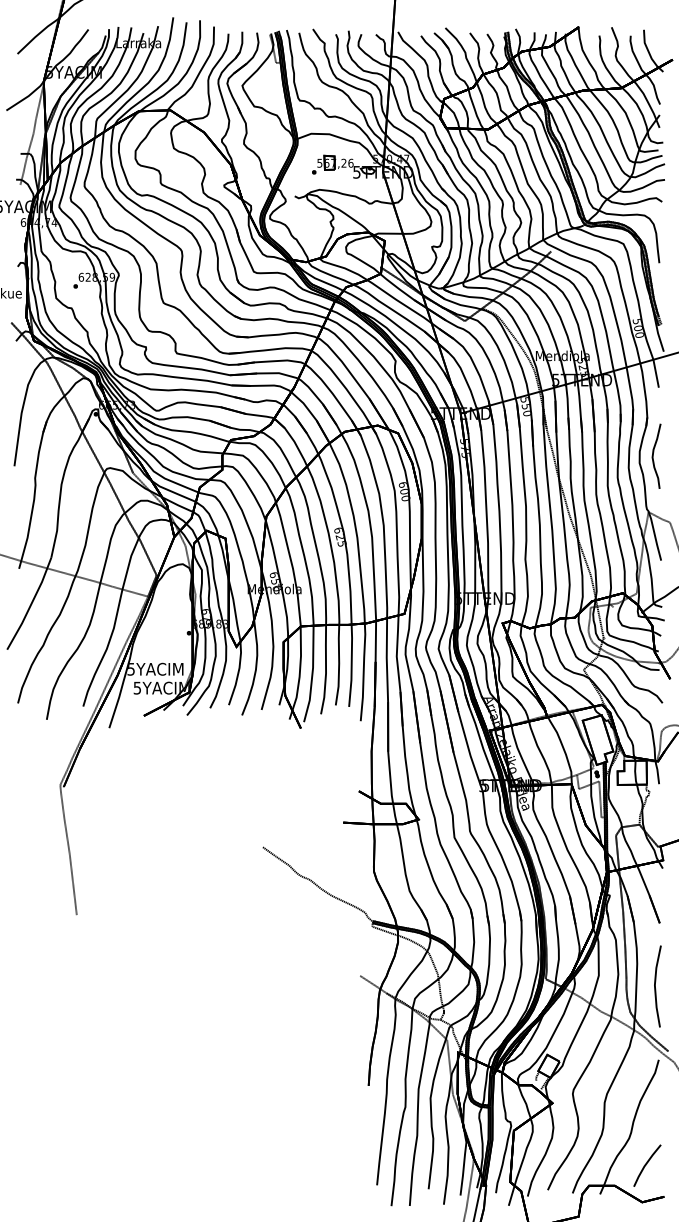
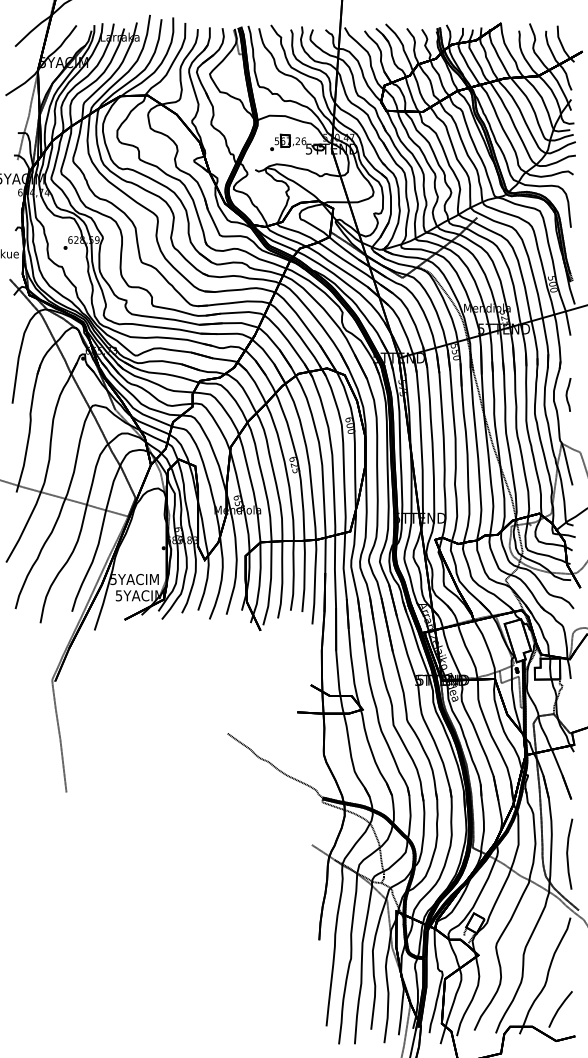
part: (656, 455) -> (568, 394), size x0.6

